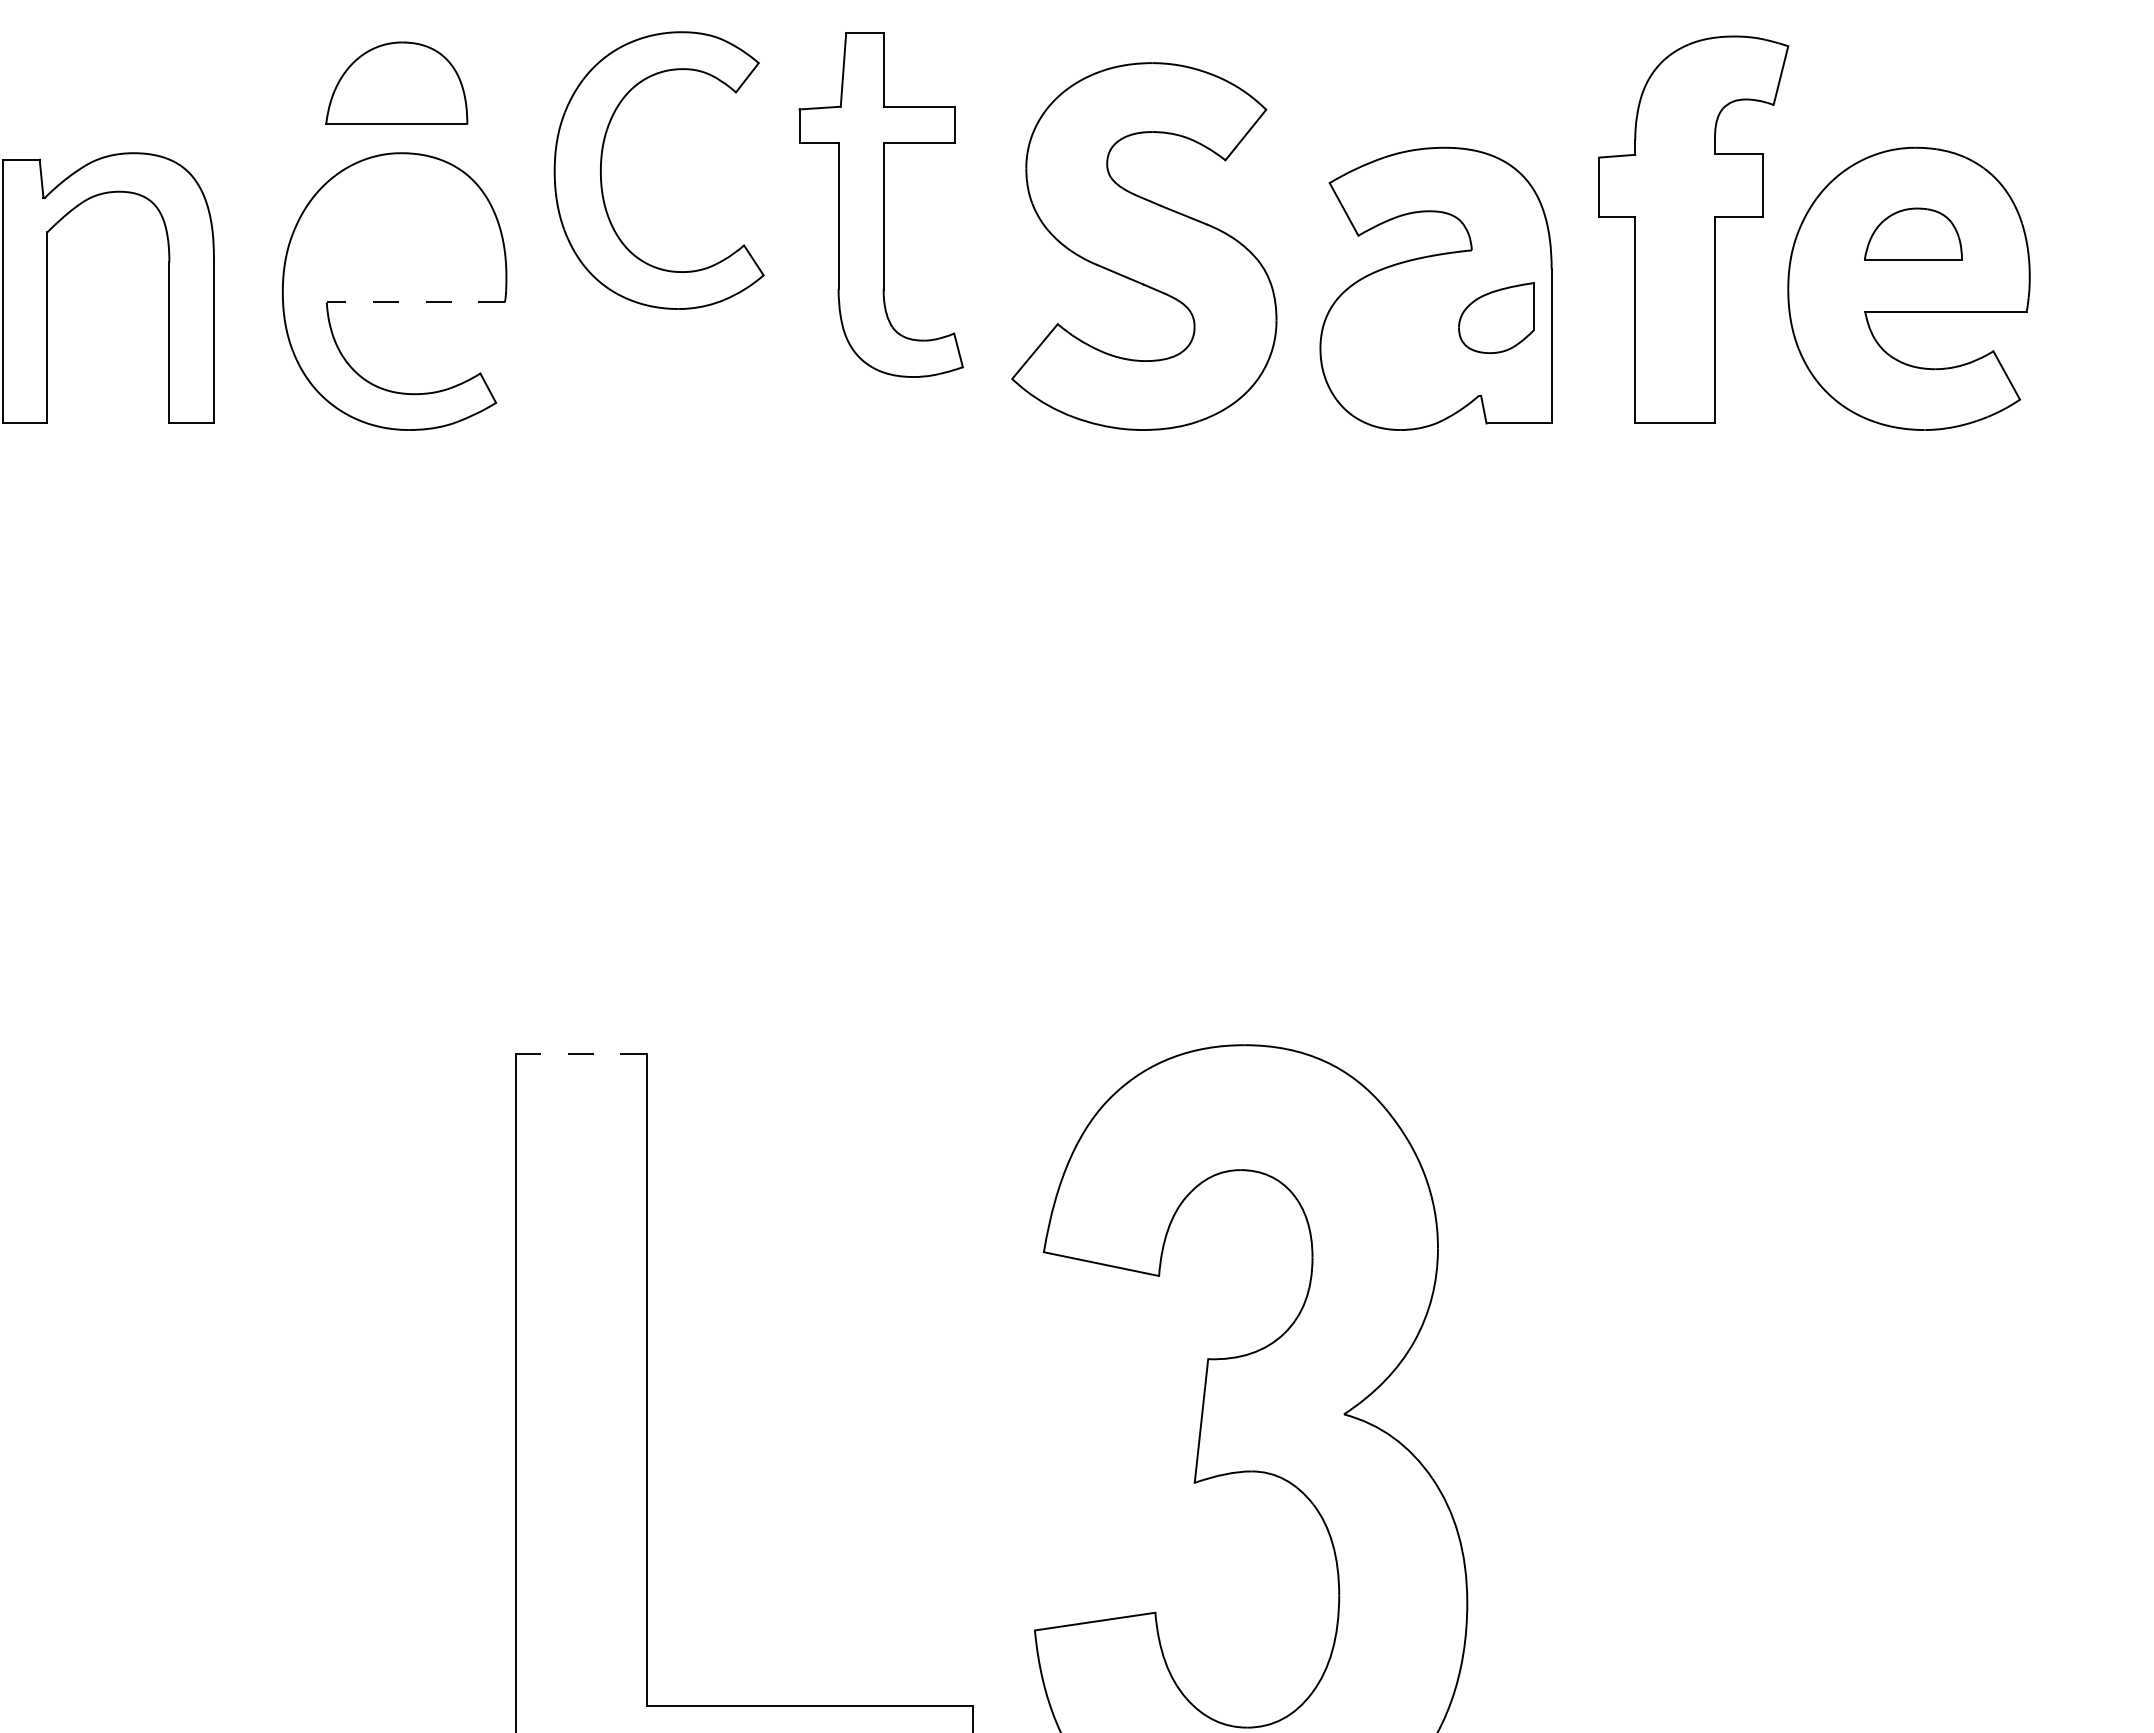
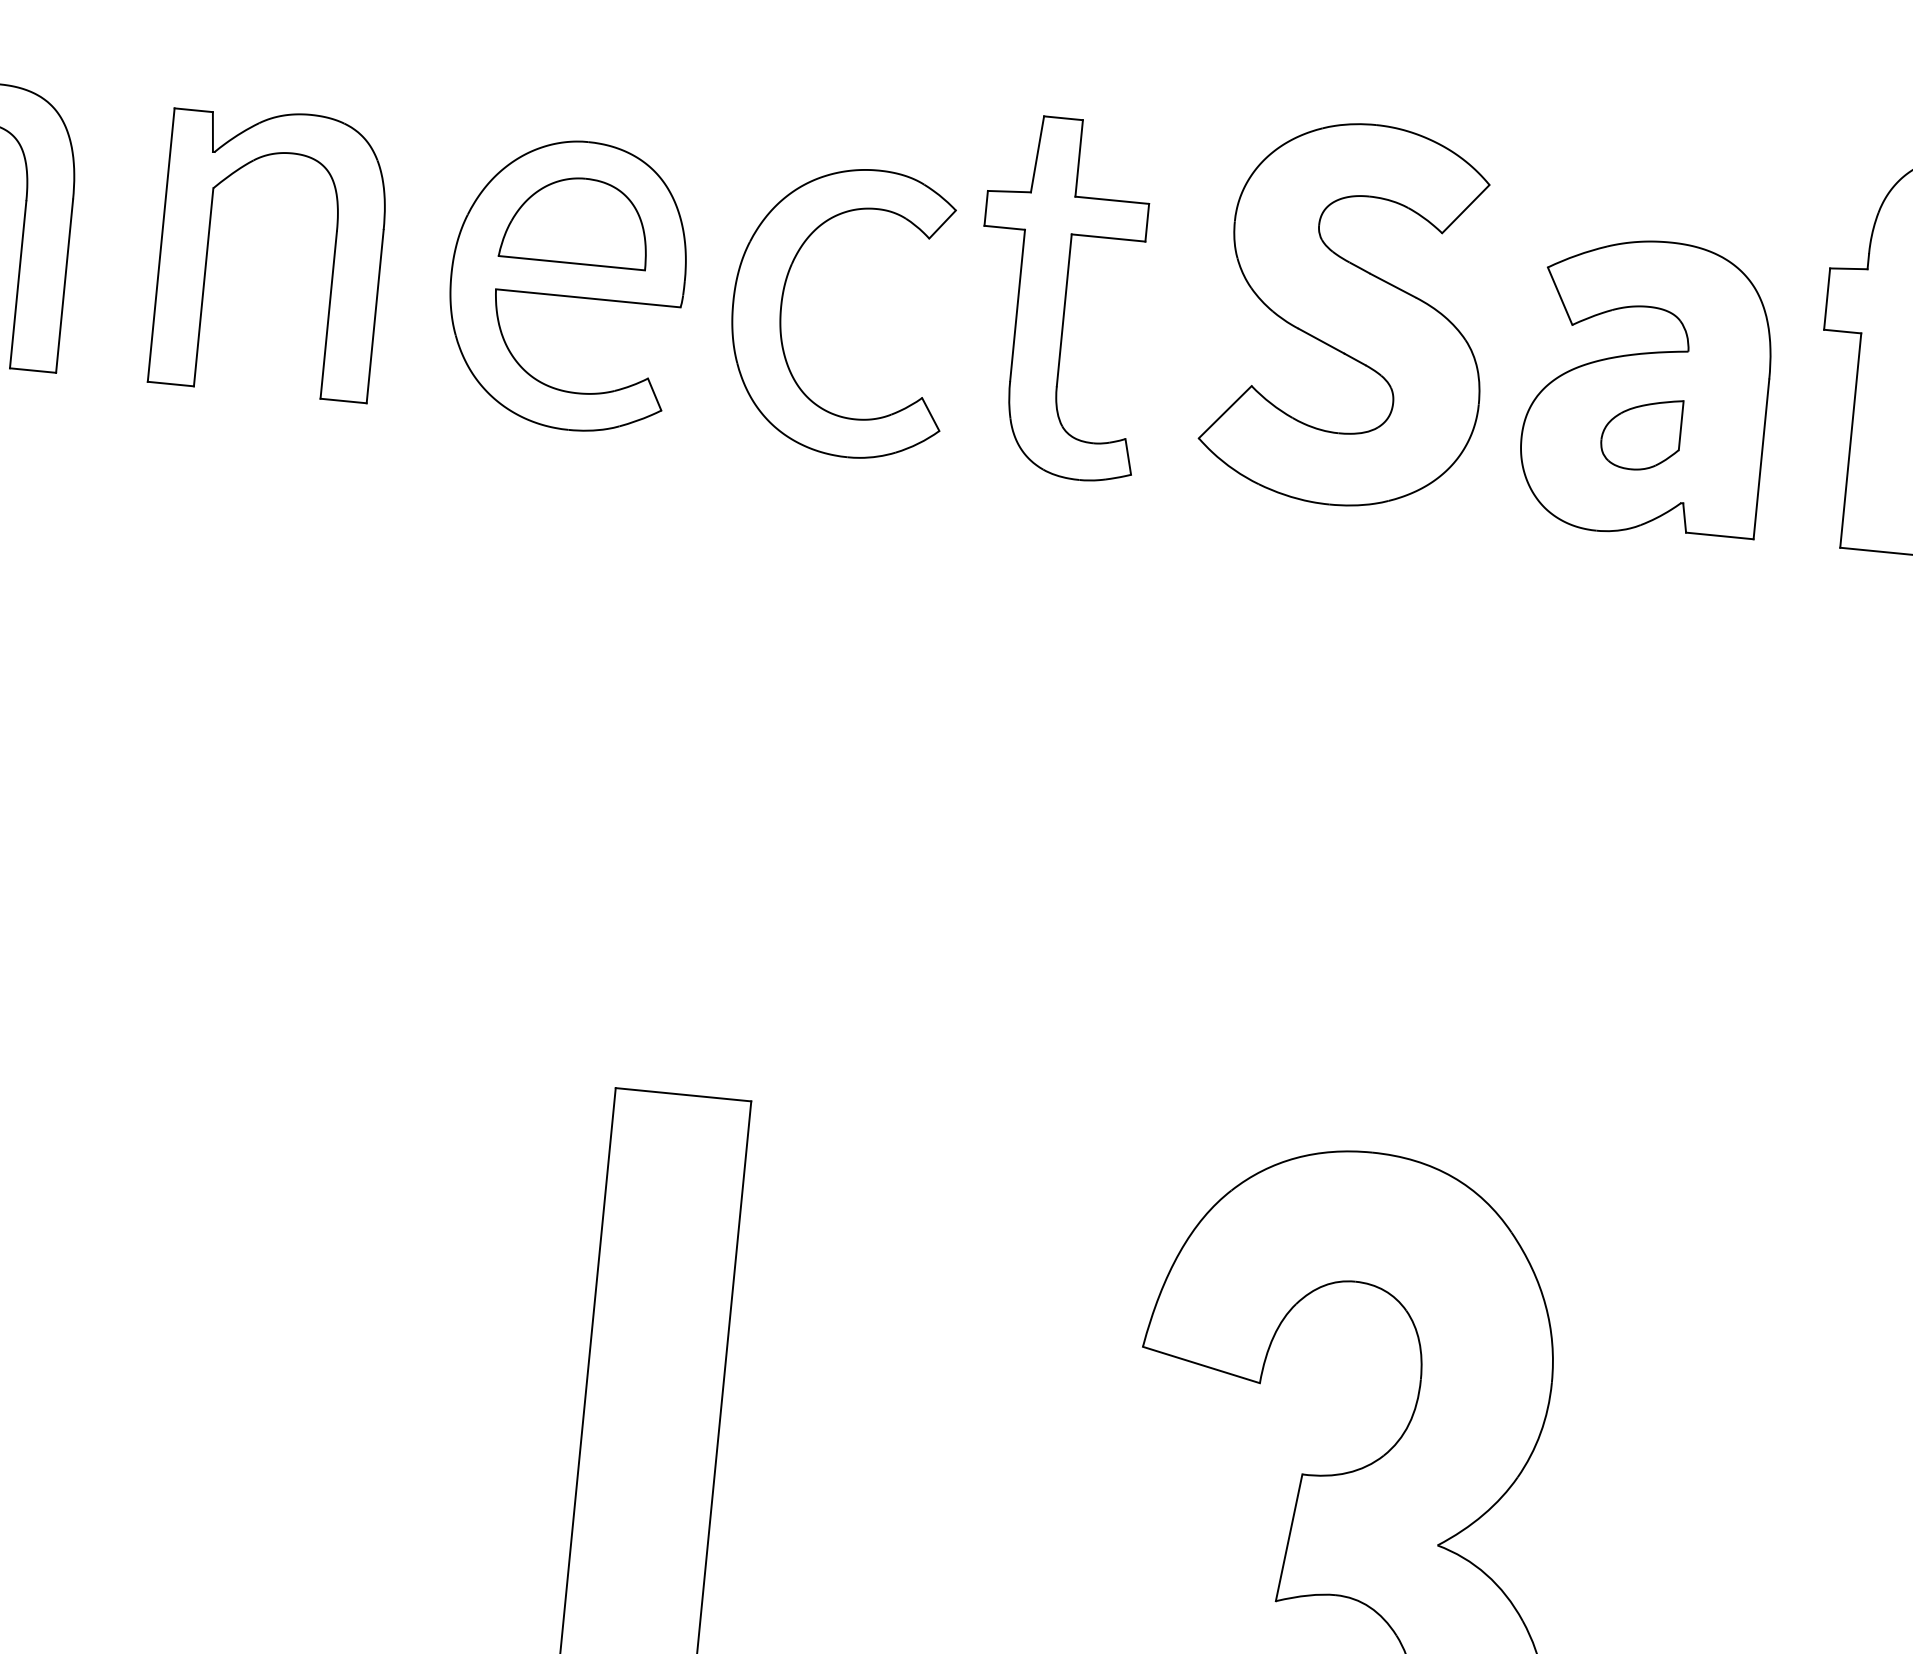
part: (396, 82) -> (575, 219), moved
part: (602, 160) -> (783, 295), moved
part: (880, 204) -> (1062, 297), moved
line: (415, 302) -> (587, 298), dashed -> solid
part: (1496, 317) -> (1641, 433), moved
line: (580, 1054) -> (682, 1094), dashed -> solid

